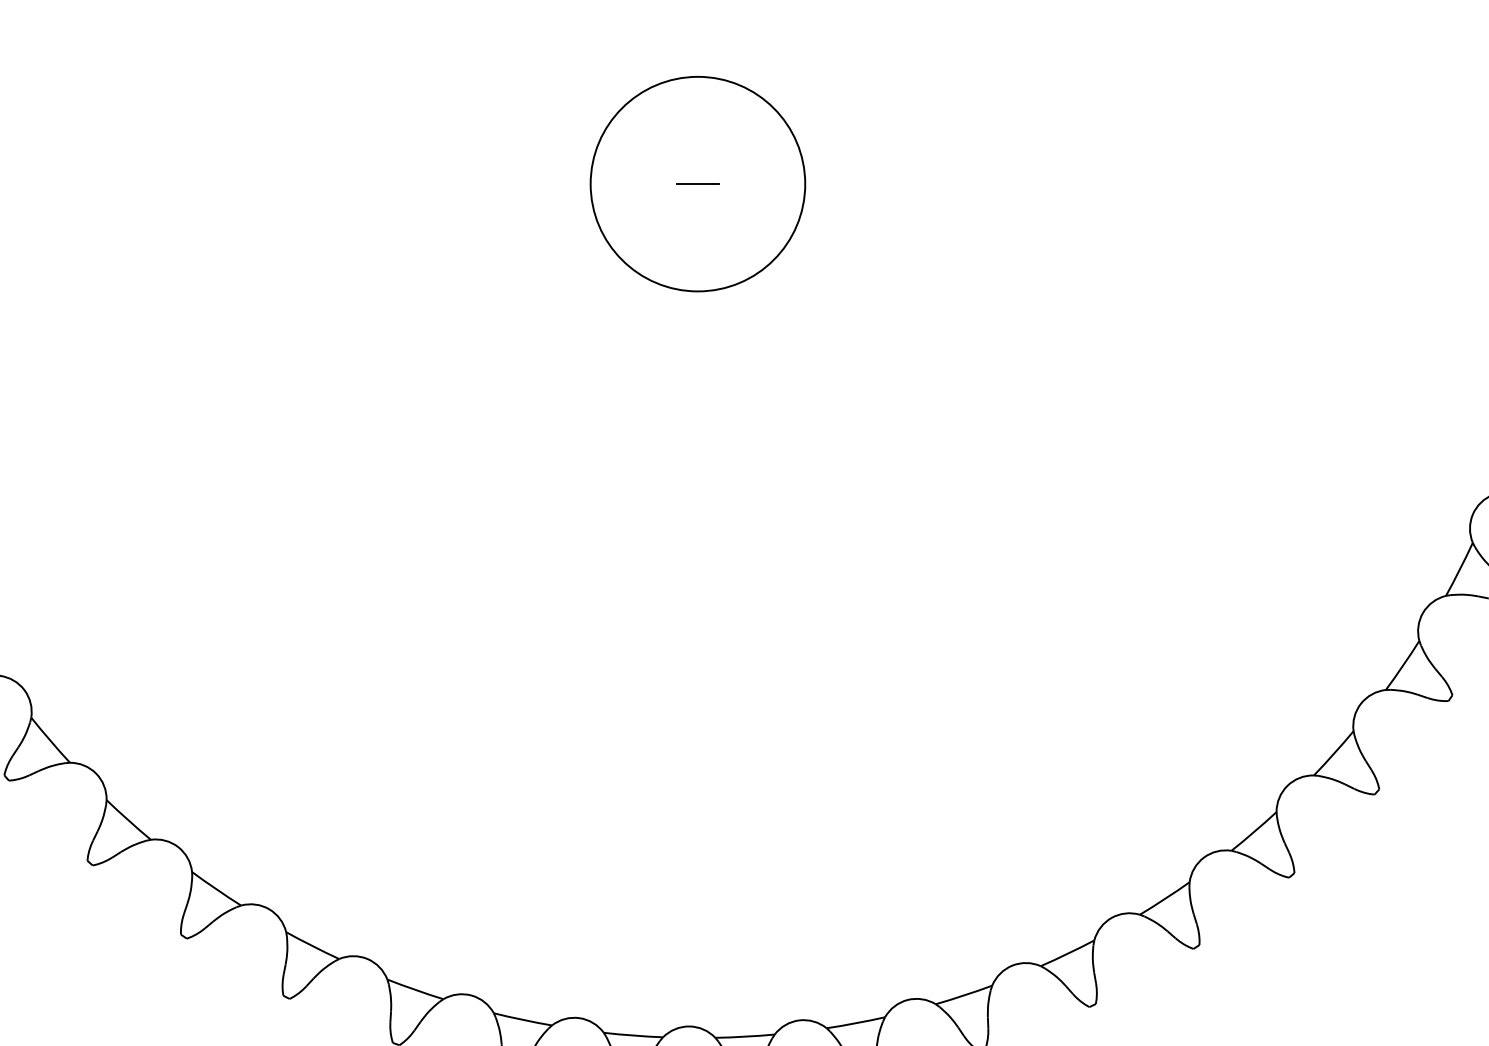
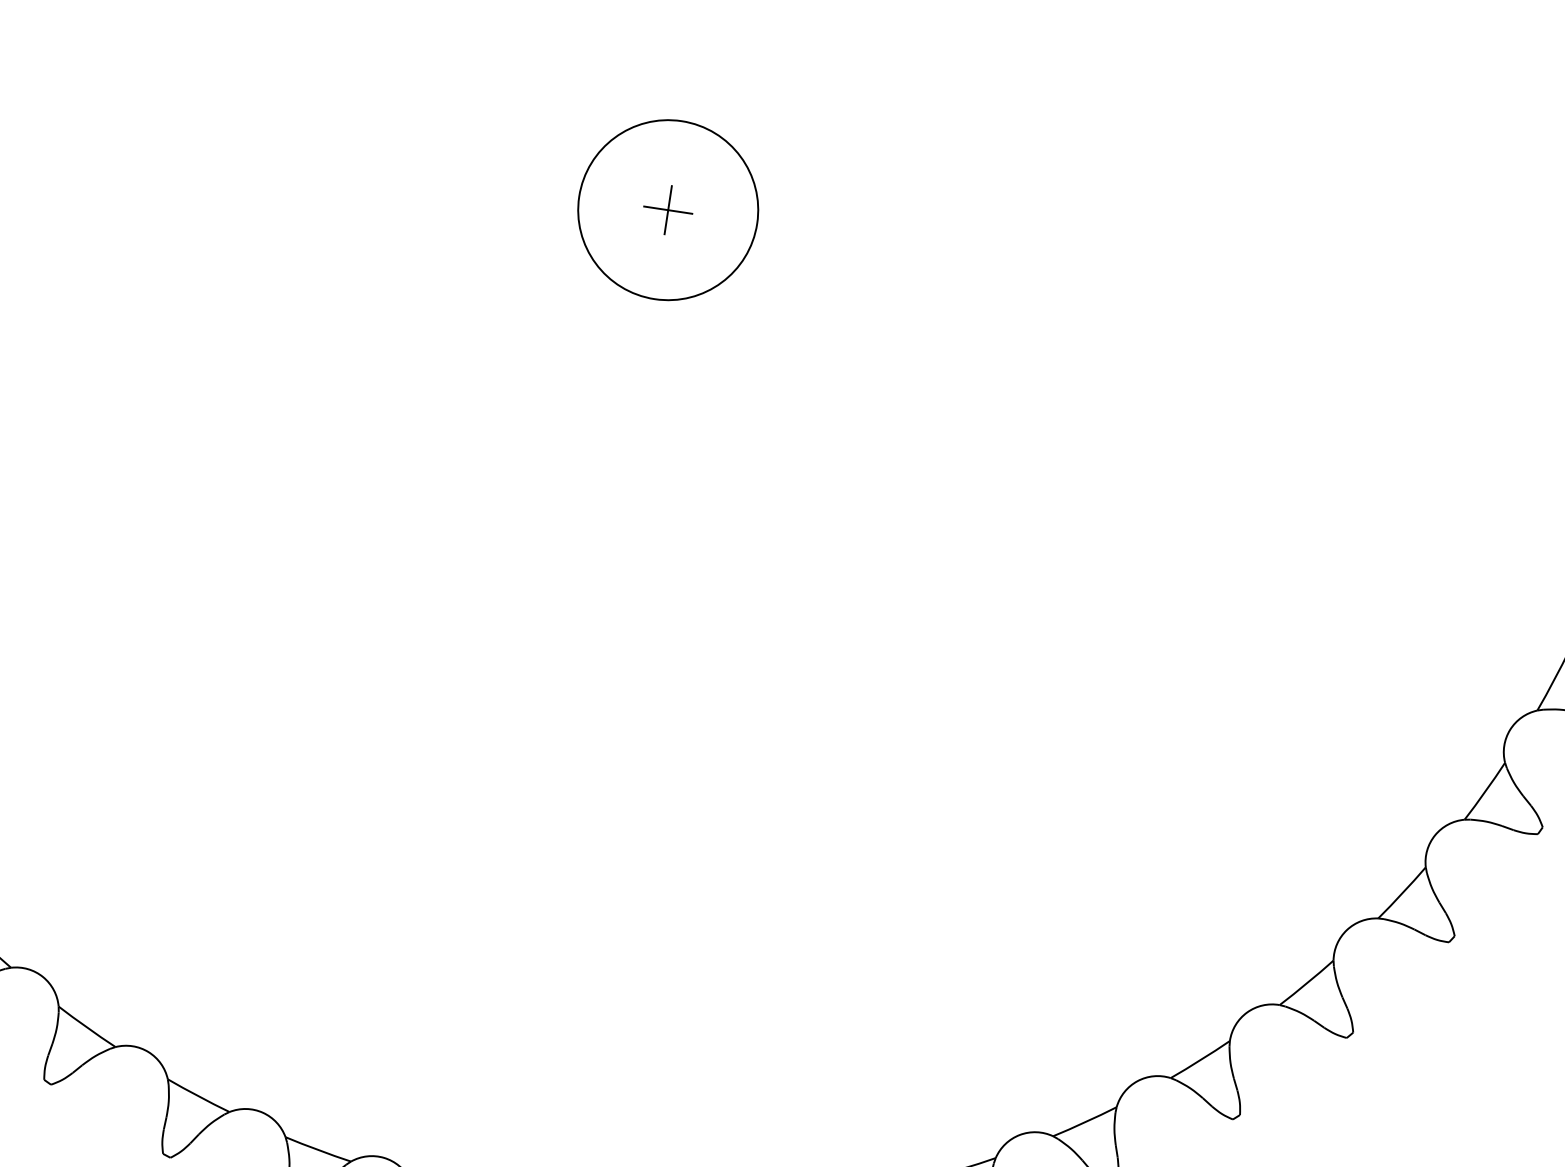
circle: (697, 183) -> (667, 209), size x0.71
line: (697, 183) -> (667, 209), added

